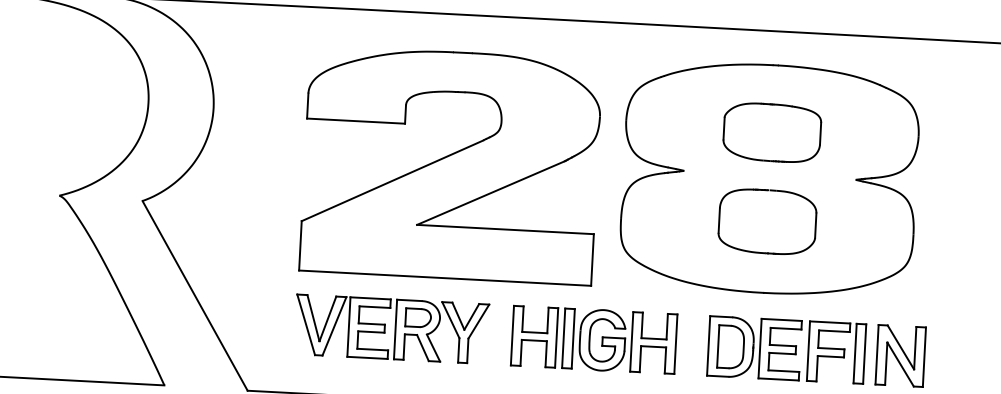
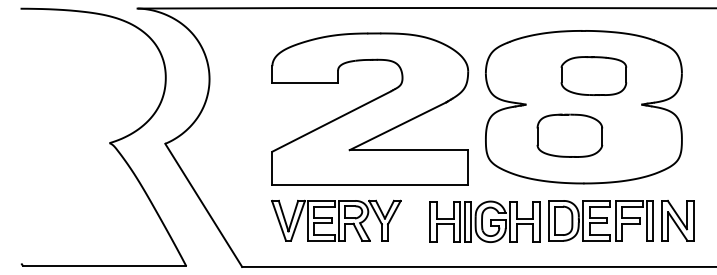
part: (771, 131) -> (593, 75), moved
part: (766, 221) -> (569, 135), moved
part: (593, 339) -> (484, 221), moved

